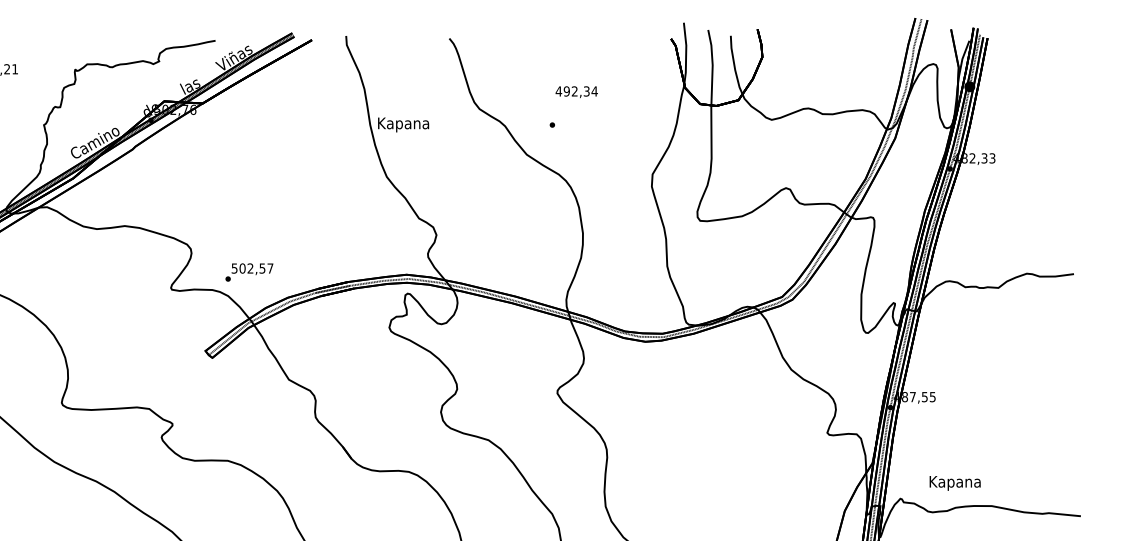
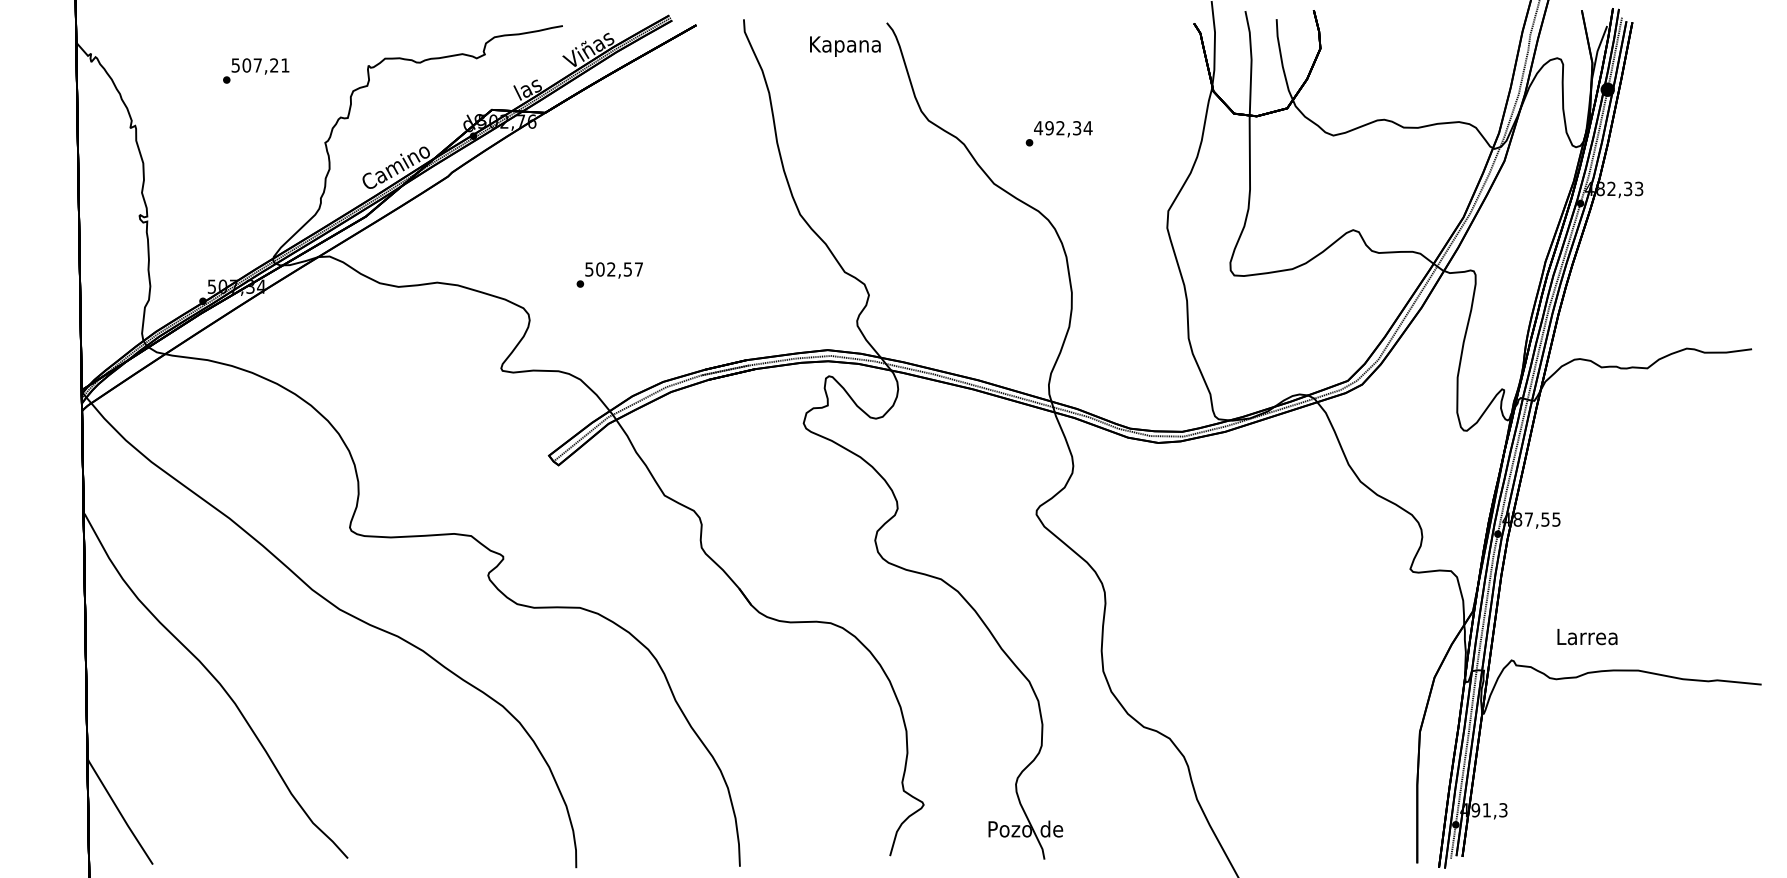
text: (576, 92) -> (1063, 129), moved
text: (403, 124) -> (845, 46), moved
text: (249, 272) -> (609, 274), moved
text: (955, 482) -> (1587, 638), Kapana -> Larrea

